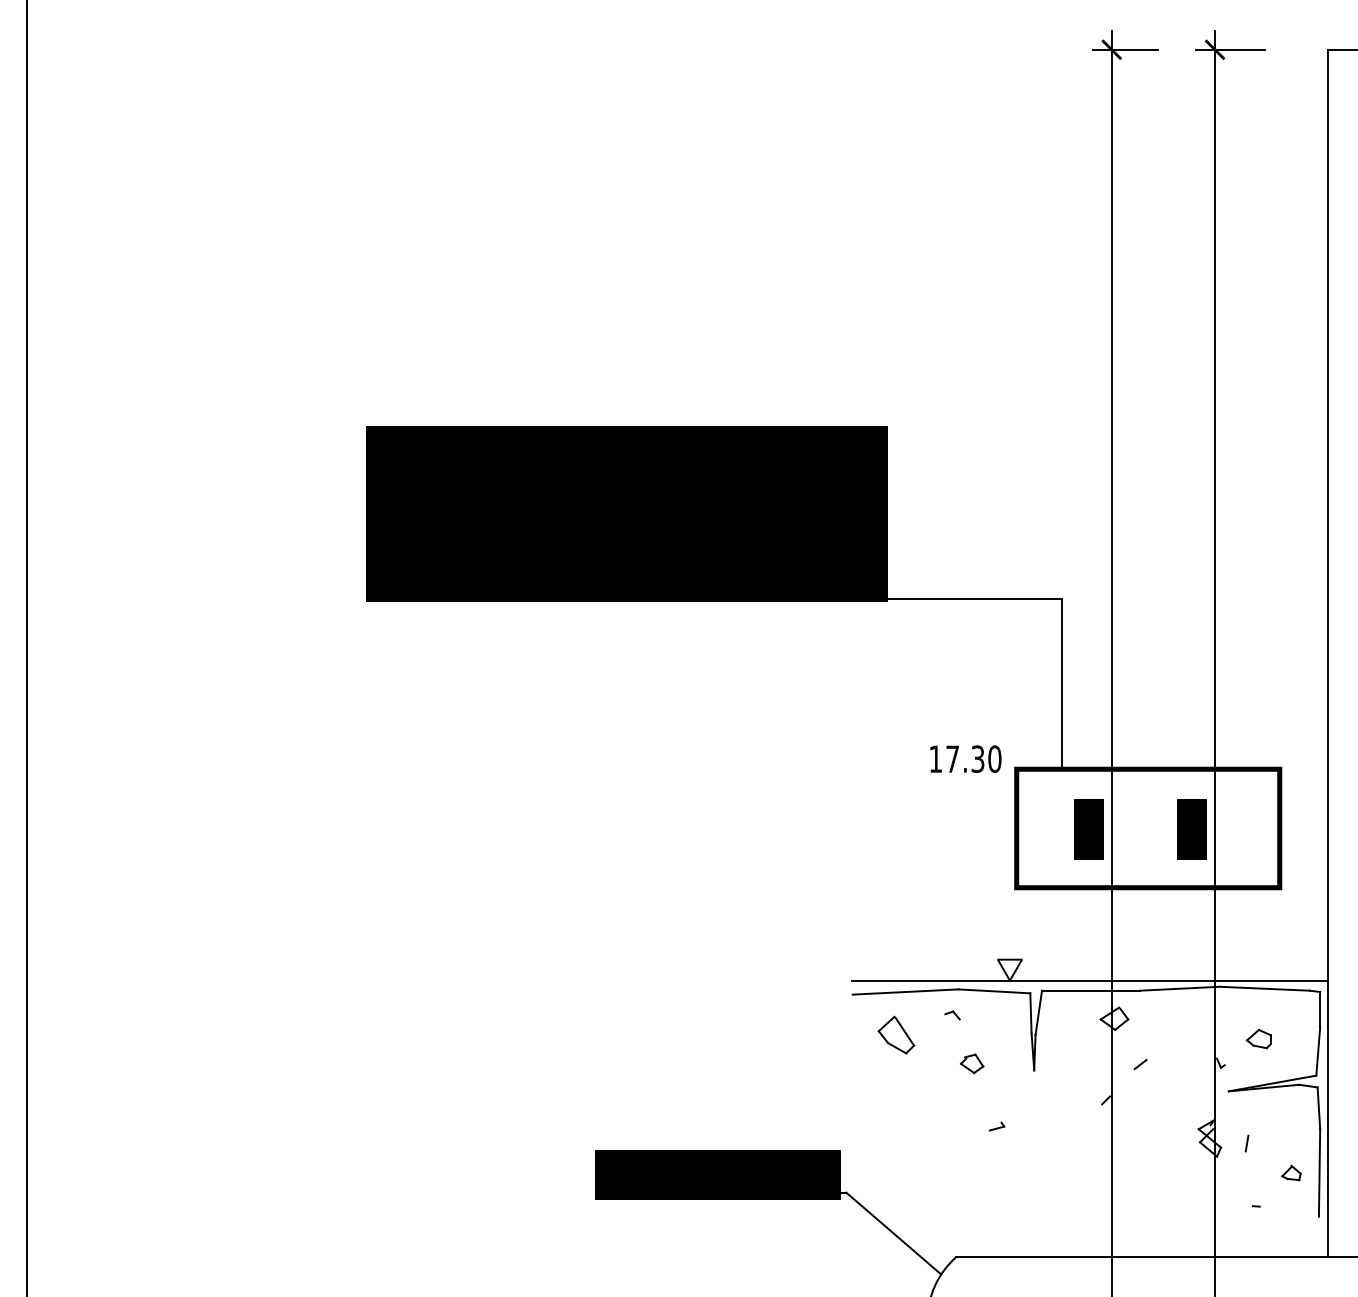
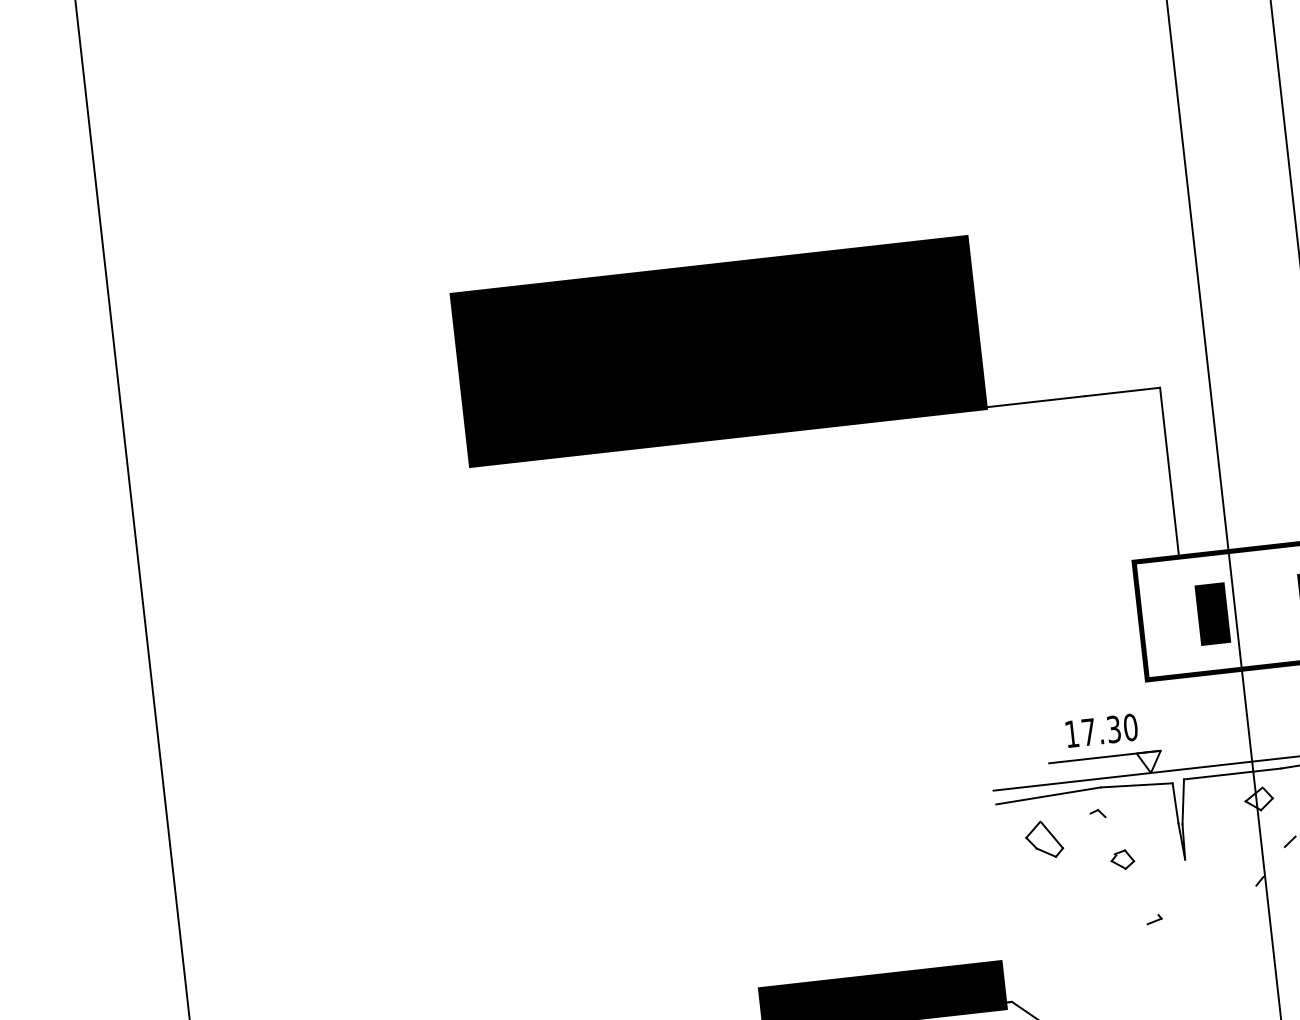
text: (965, 759) -> (1101, 731), moved
line: (965, 959) -> (1104, 756), added

